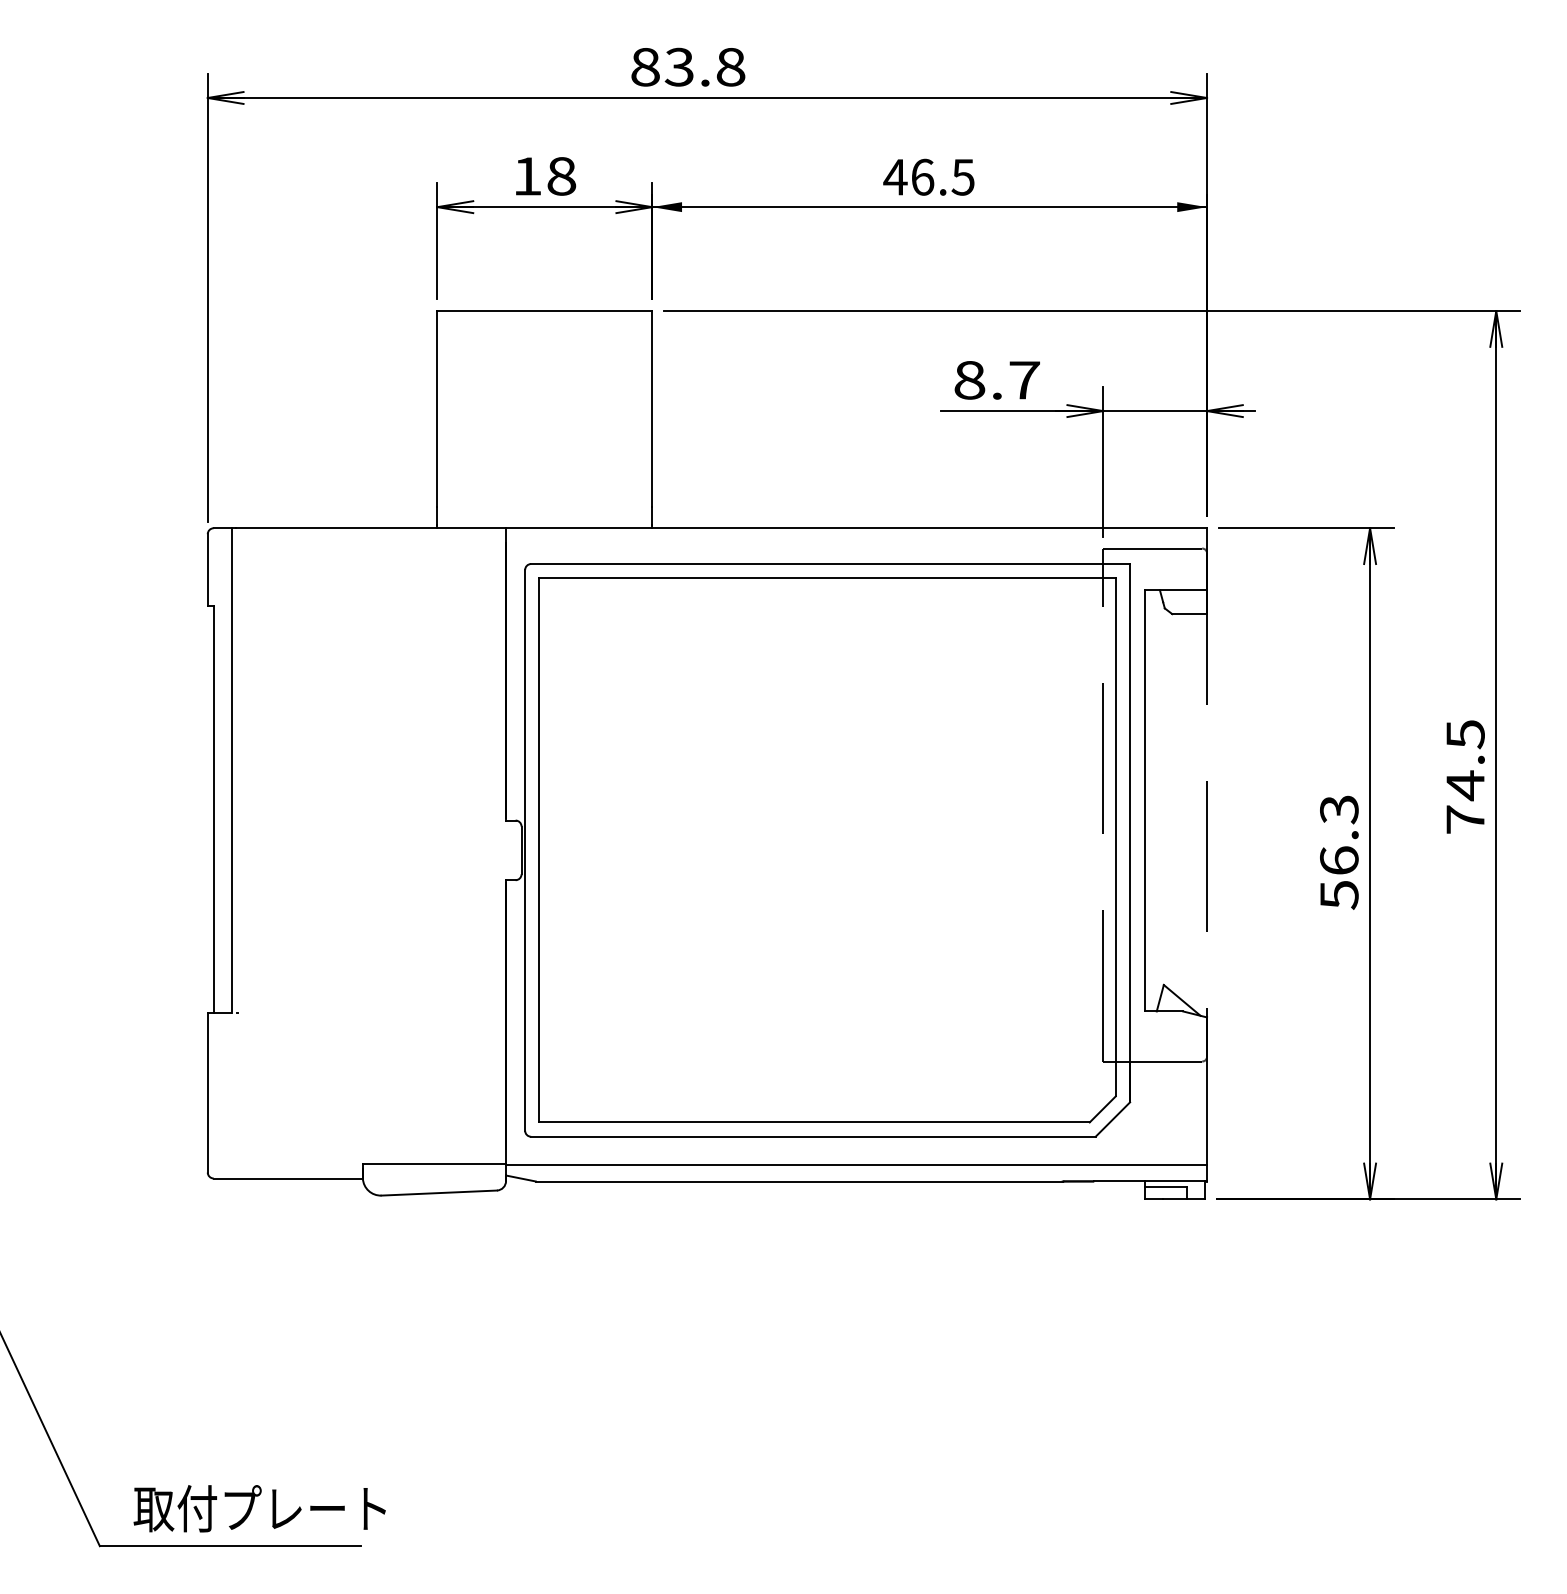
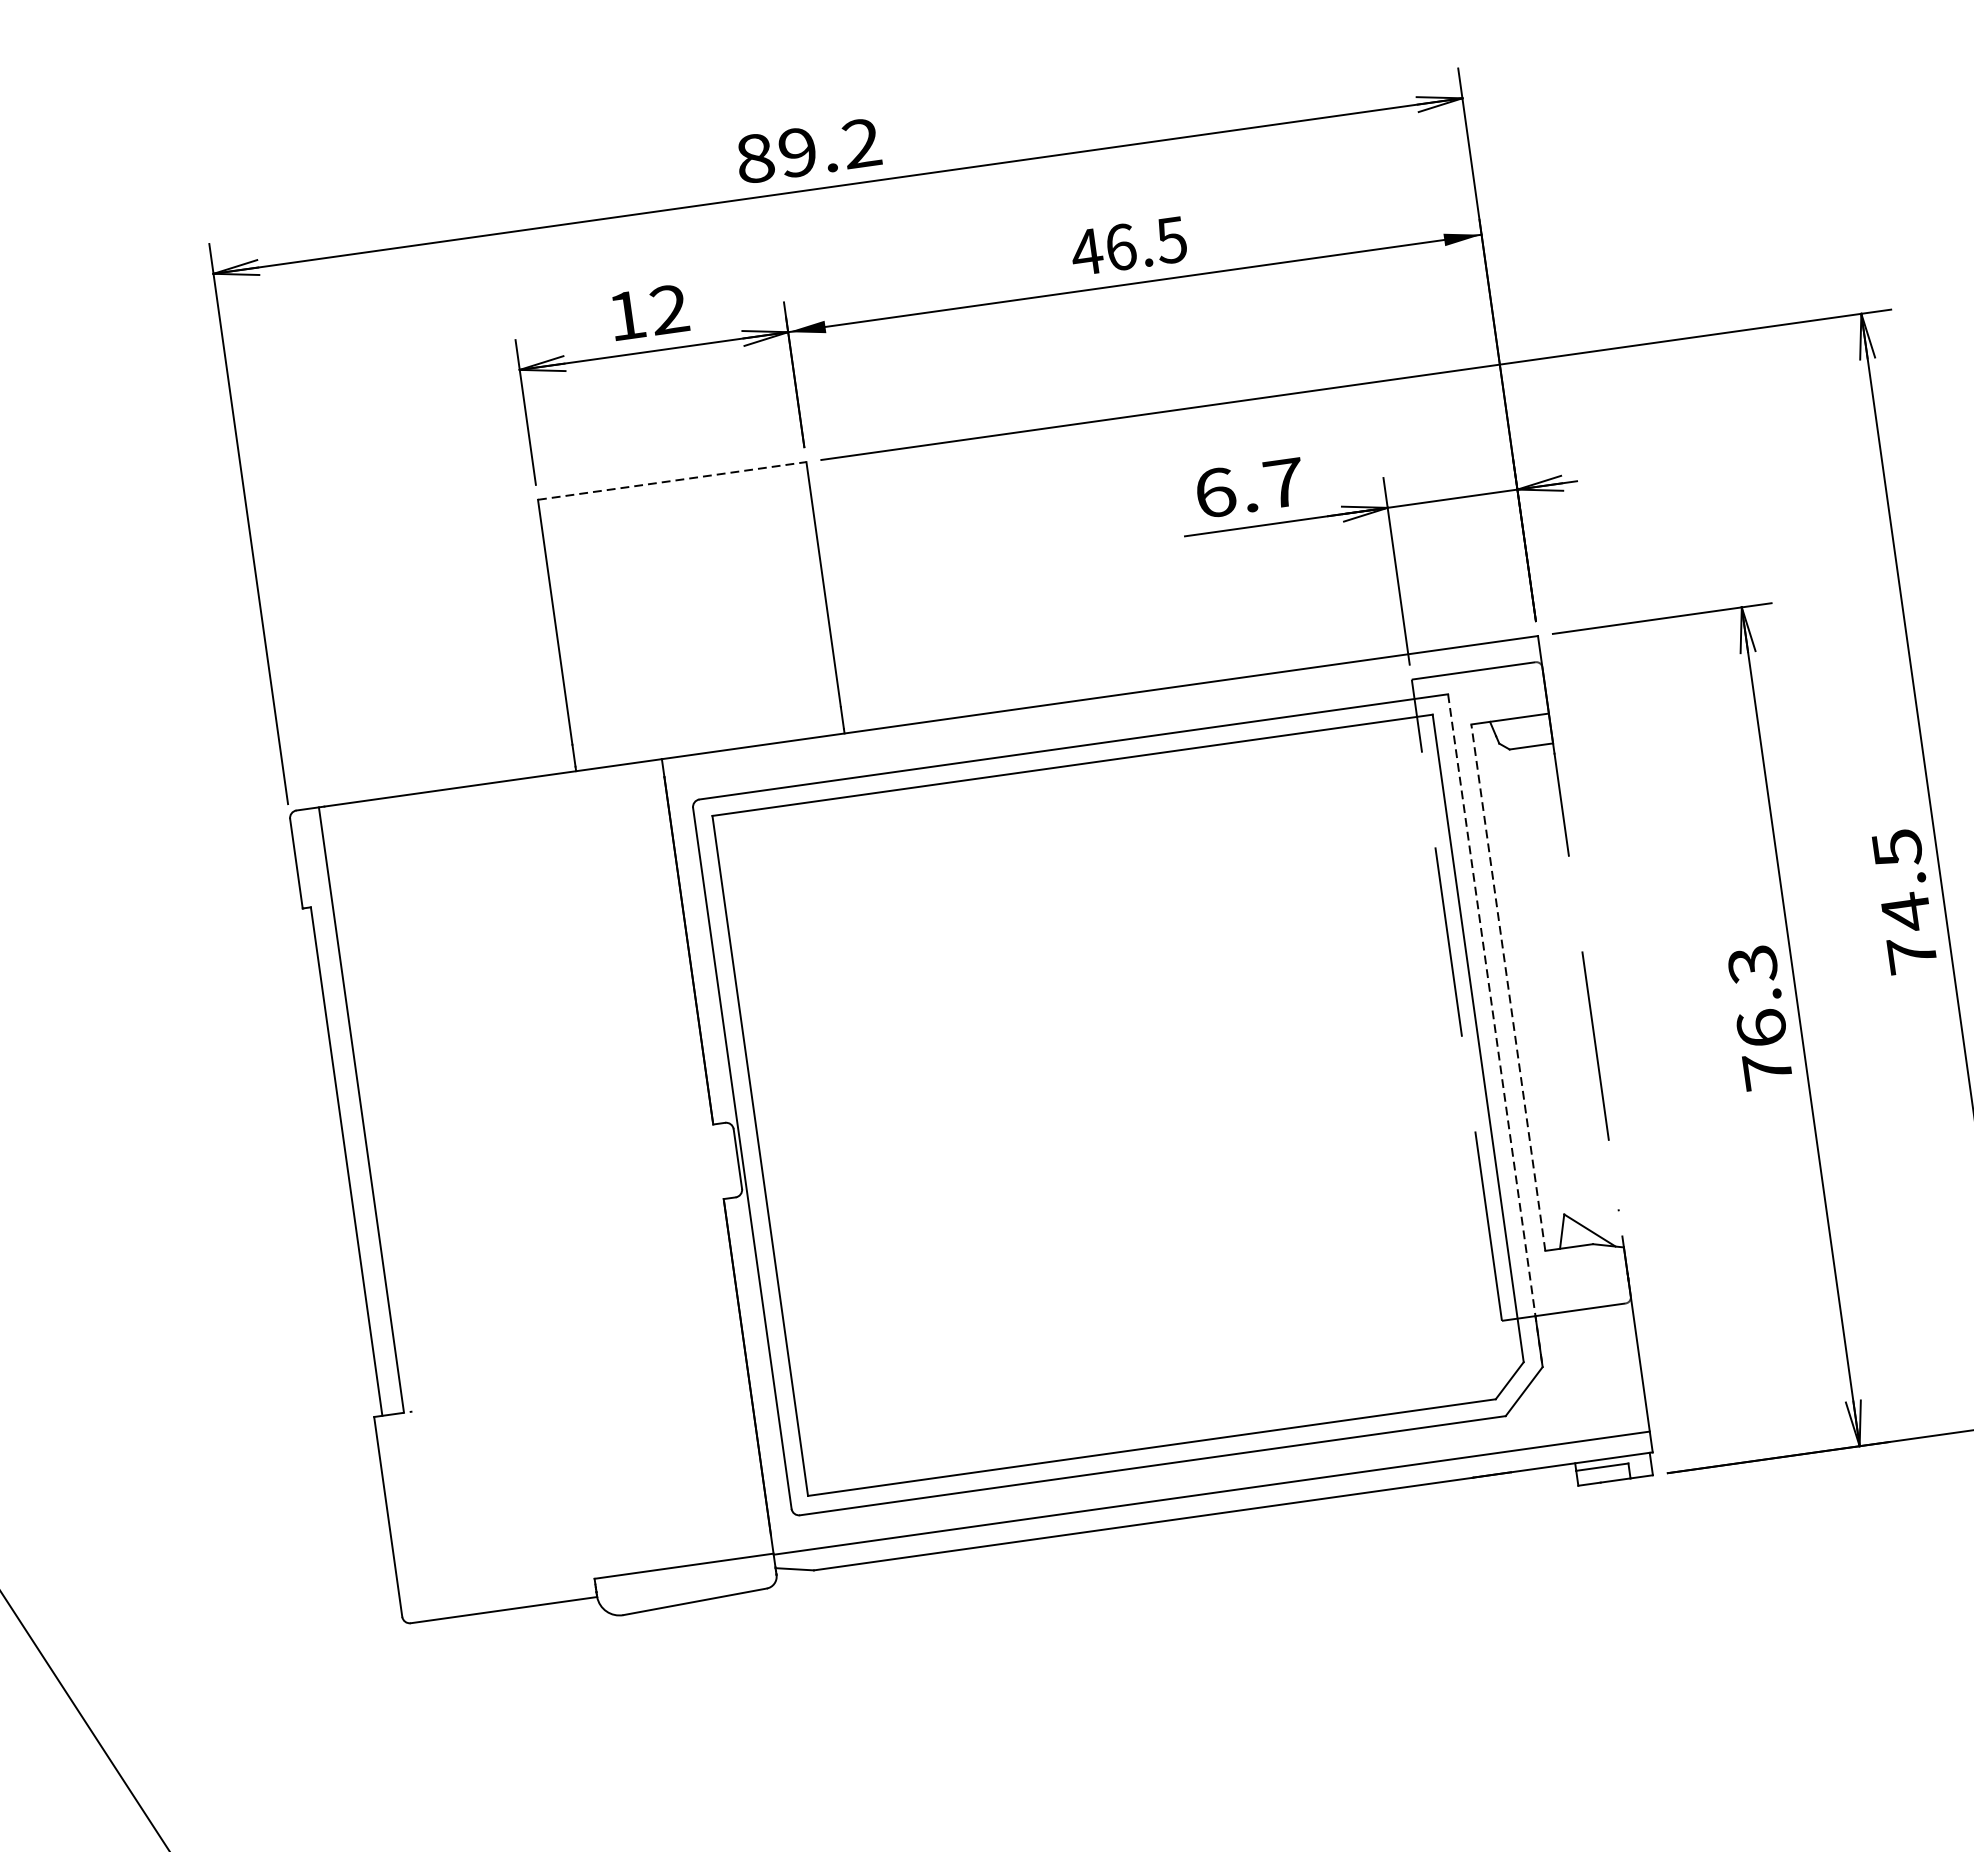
text: (704, 66) -> (828, 147), 83.8 -> 89.2
text: (561, 176) -> (669, 309), 18 -> 12
line: (545, 311) -> (673, 481), solid -> dashed
text: (969, 380) -> (1215, 493), 8.7 -> 6.7
line: (1144, 800) -> (1507, 987), solid -> dashed
line: (1130, 833) -> (1495, 1031), solid -> dashed
text: (1339, 894) -> (1767, 1070), 56.3 -> 76.3

